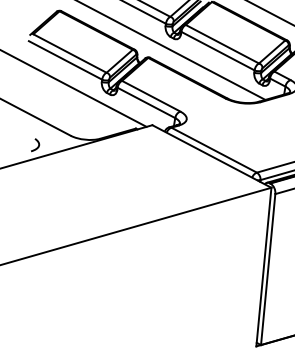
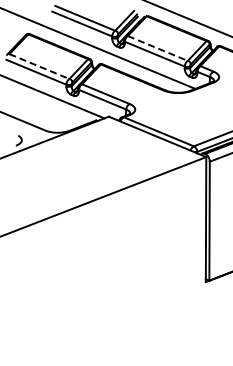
line: (223, 44) -> (158, 48), solid -> dashed
line: (70, 53) -> (39, 66), solid -> dashed

